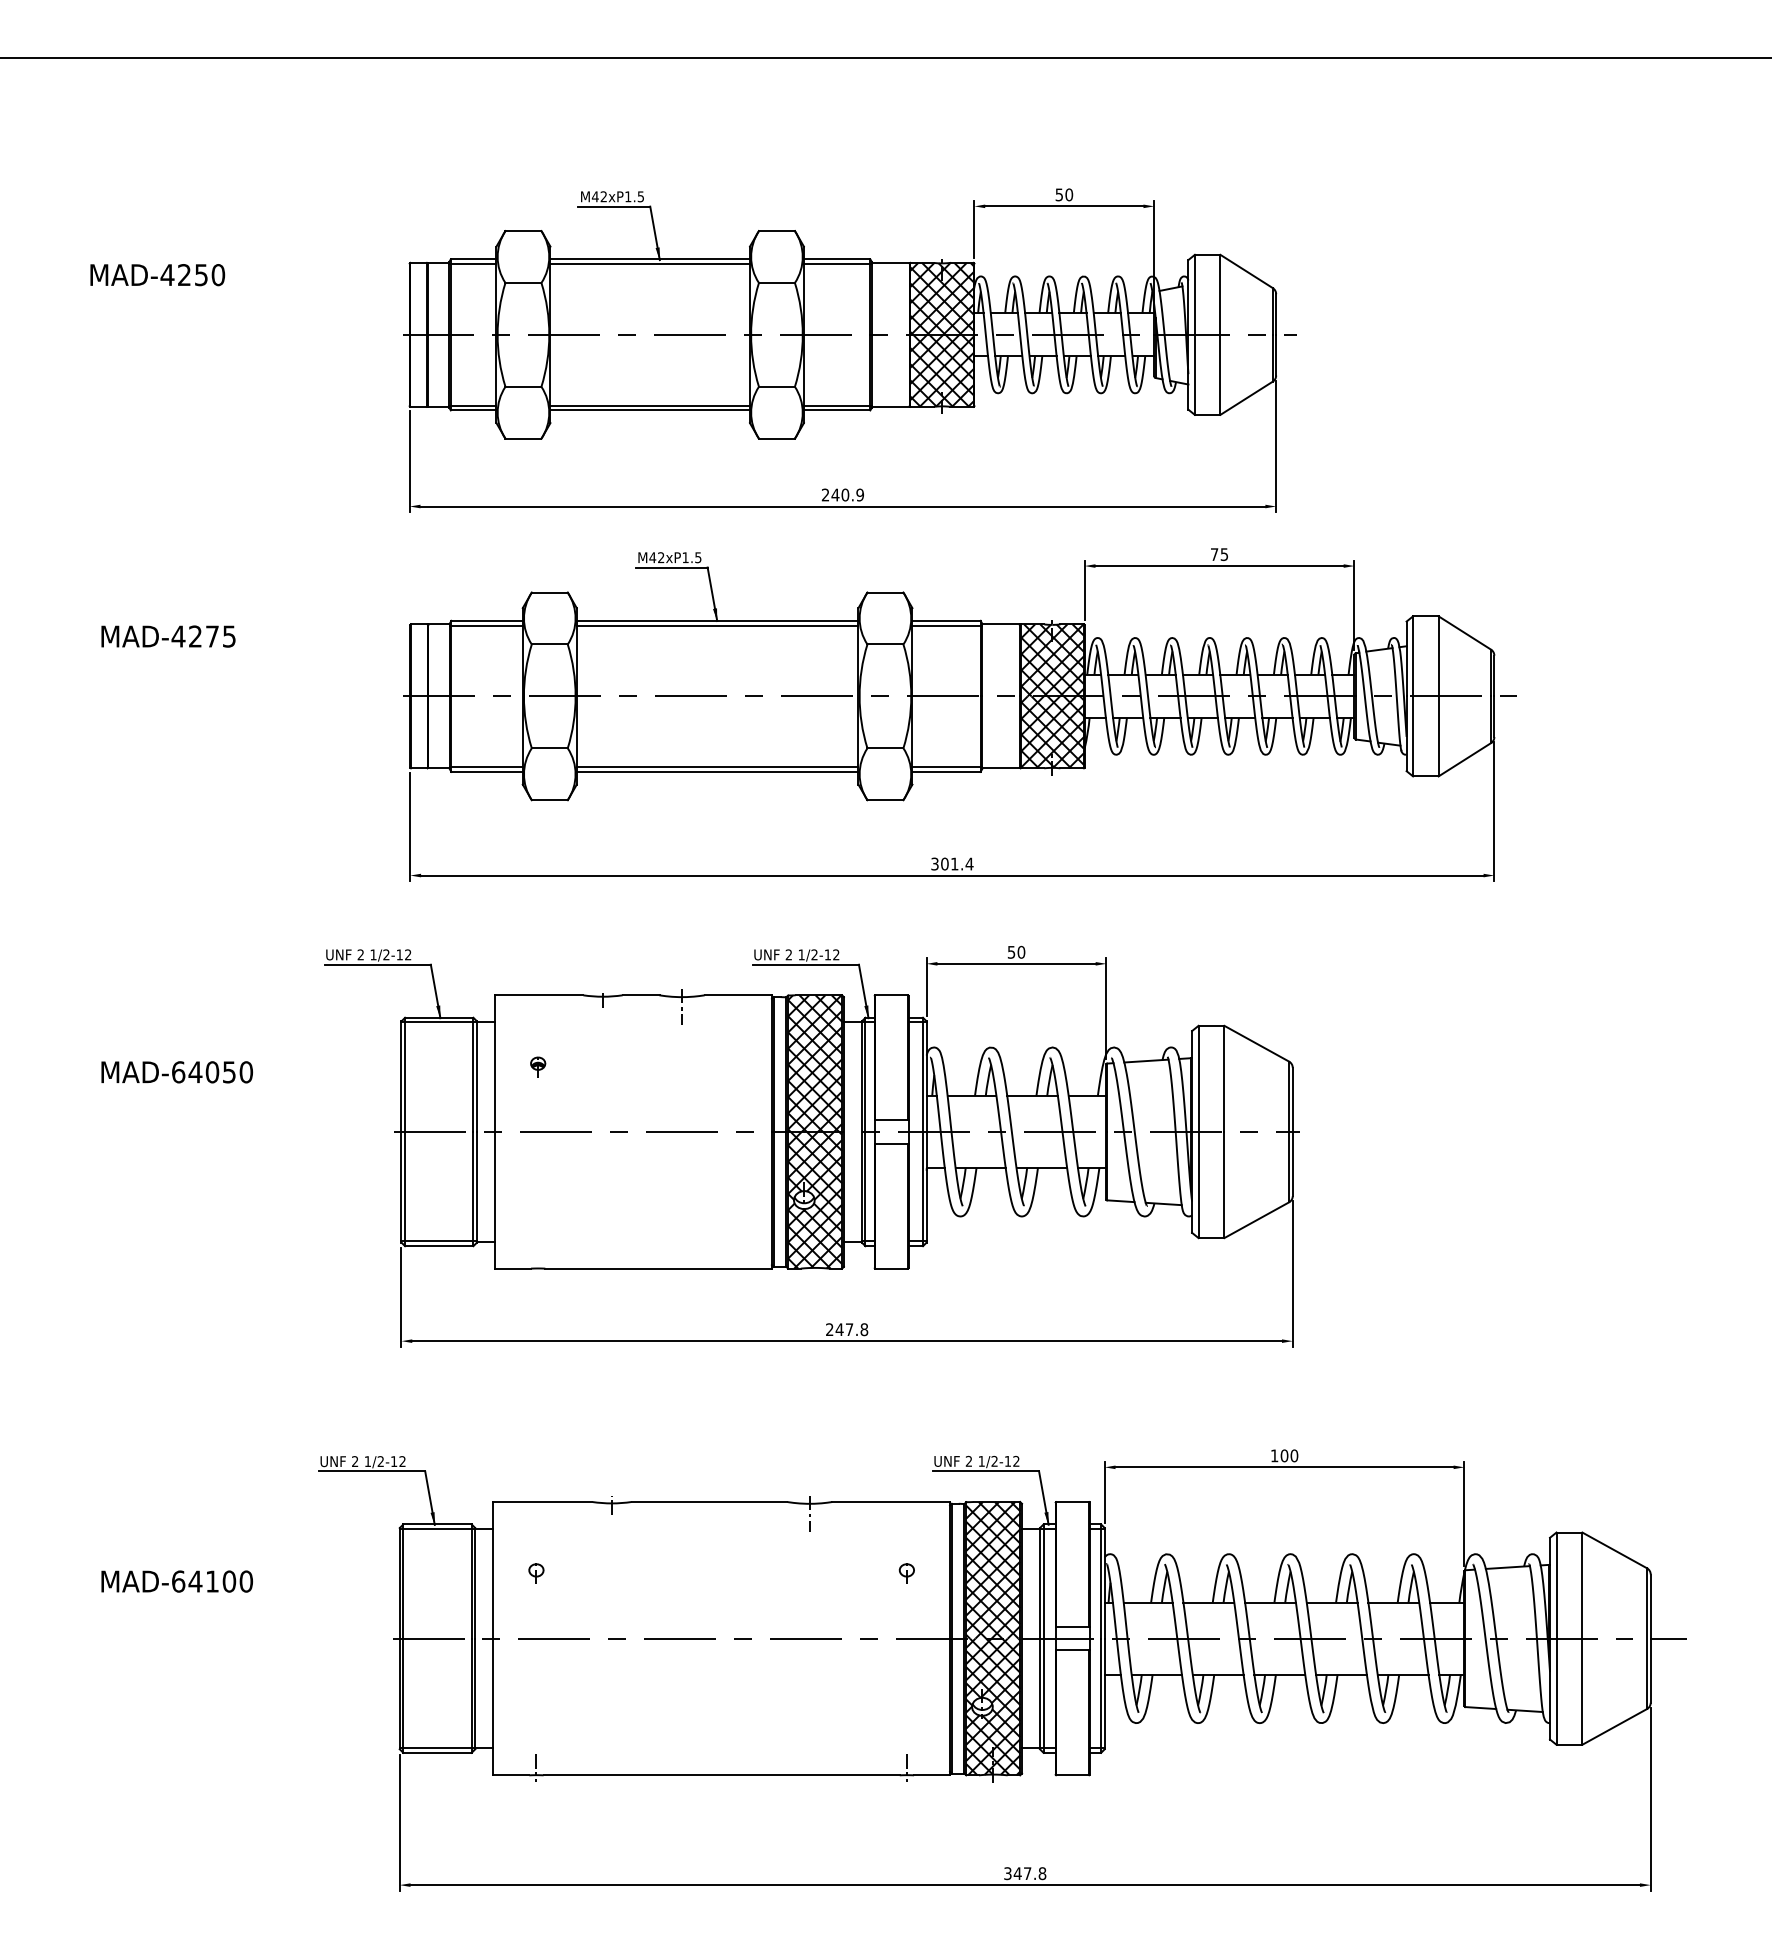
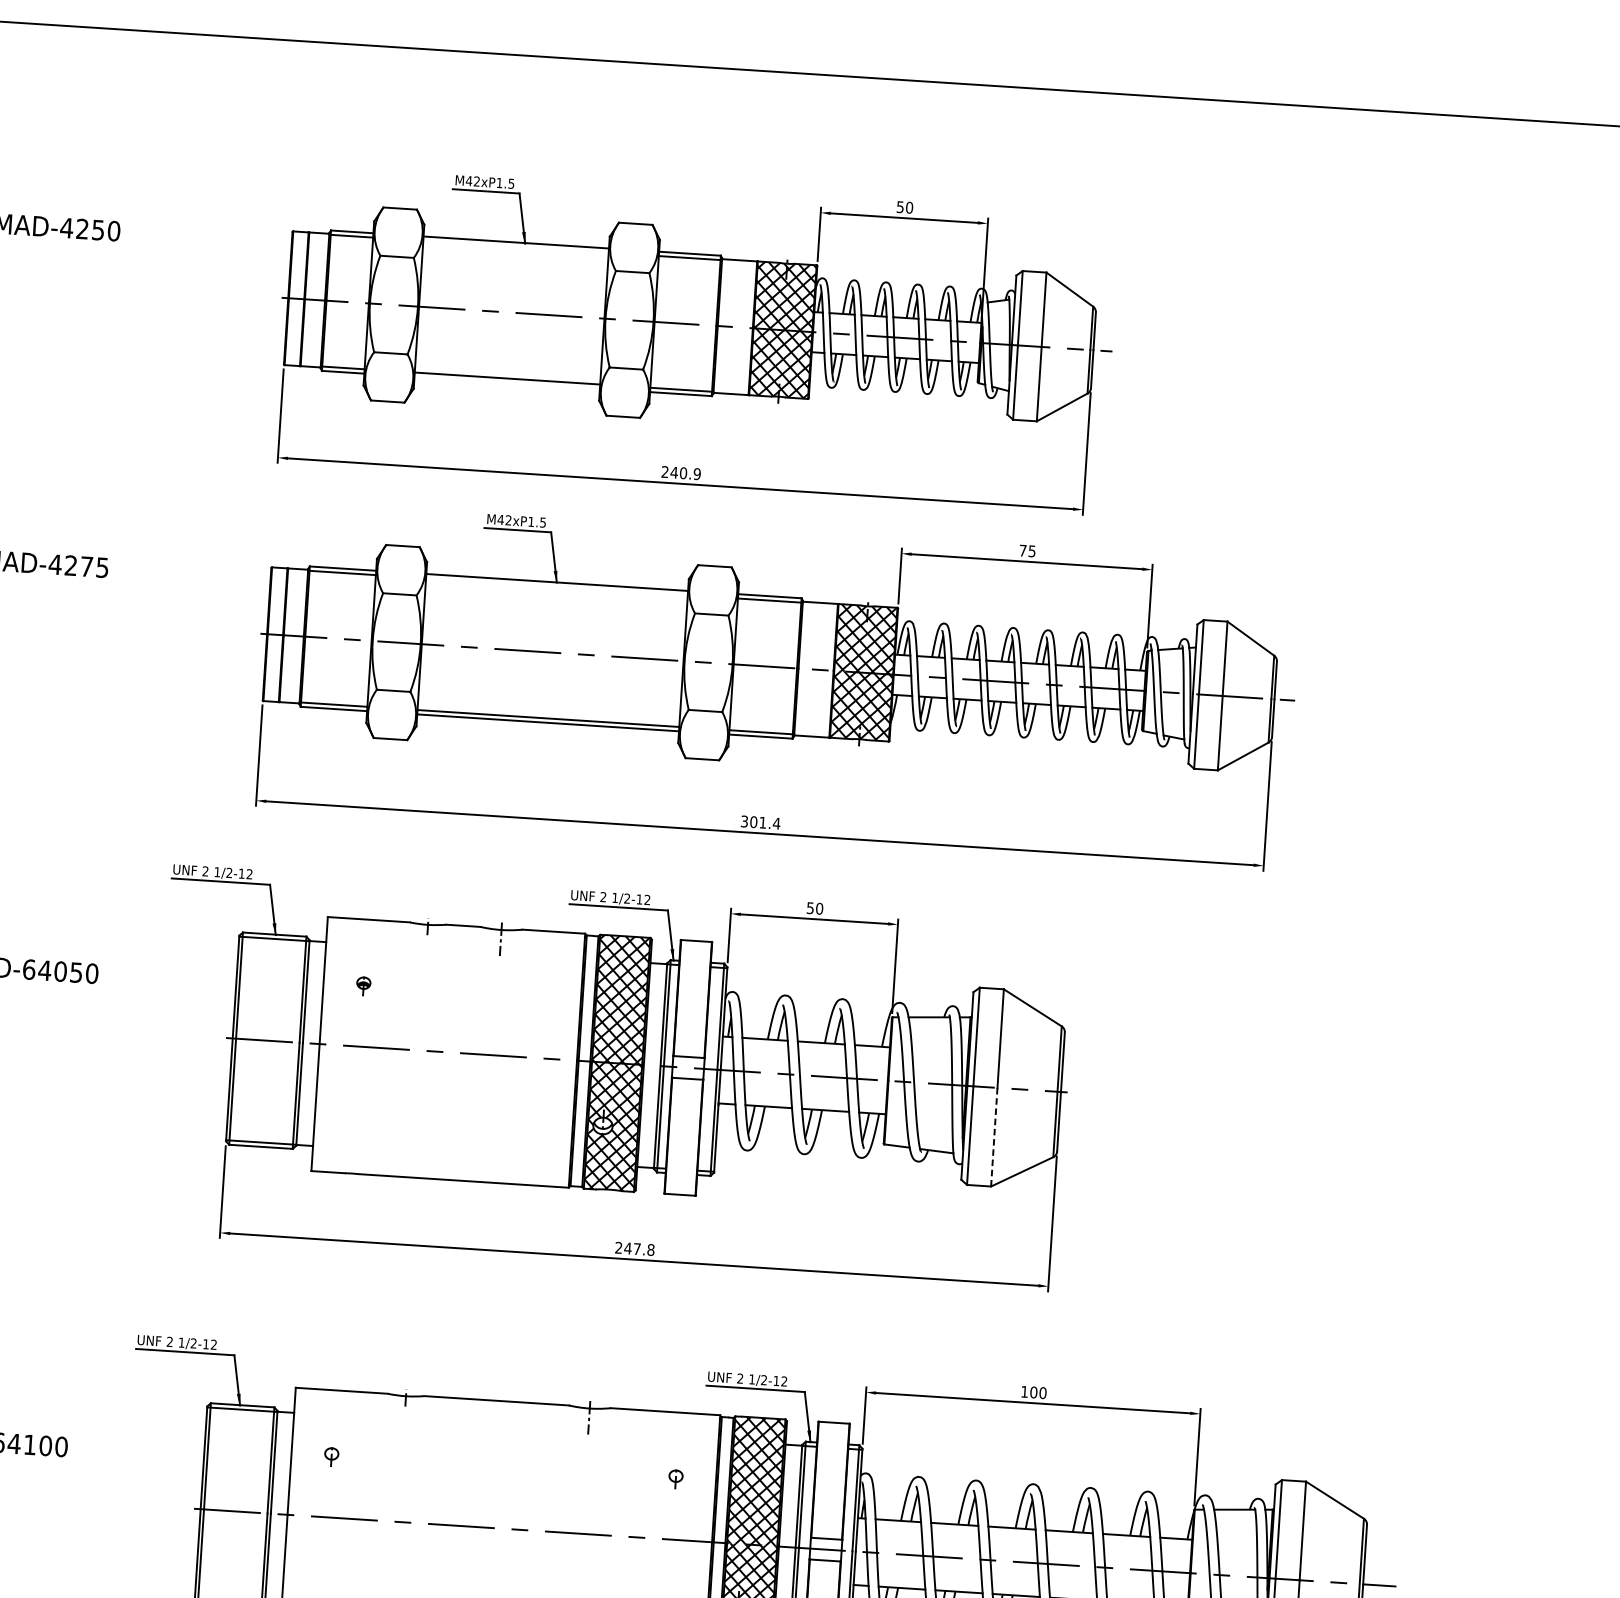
line: (649, 264) -> (515, 247), removed
line: (649, 410) -> (506, 382), removed
line: (717, 625) -> (556, 586), removed
line: (1224, 1184) -> (994, 1136), solid -> dashed

